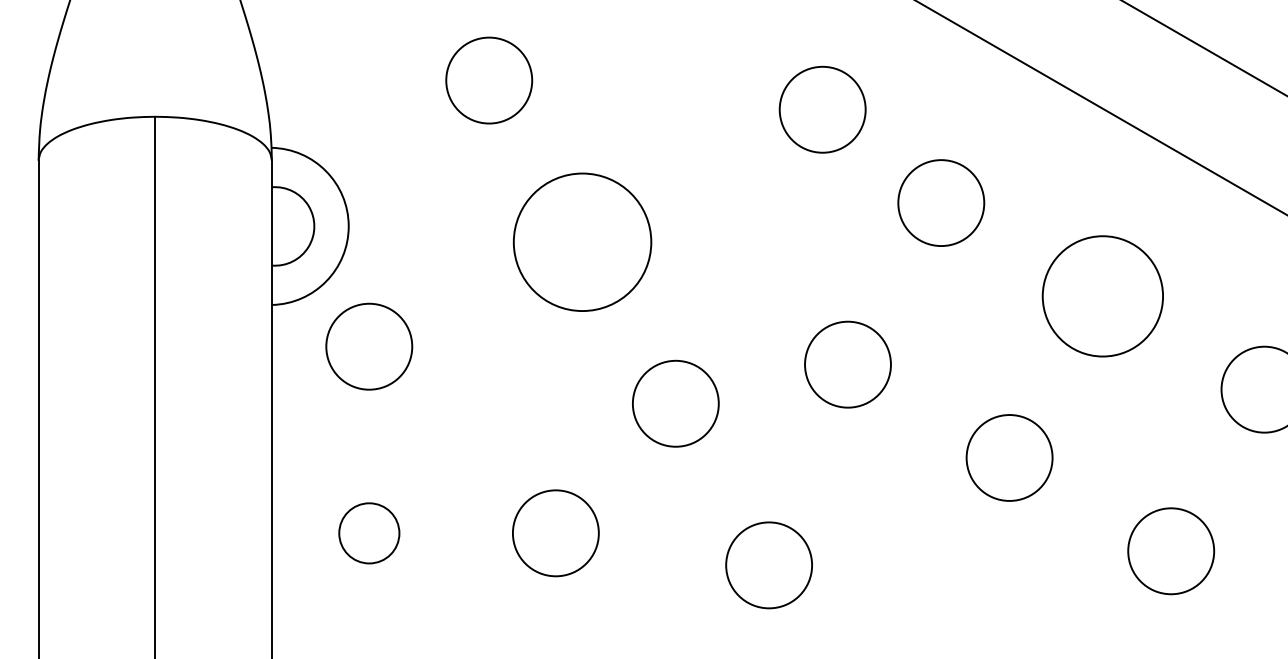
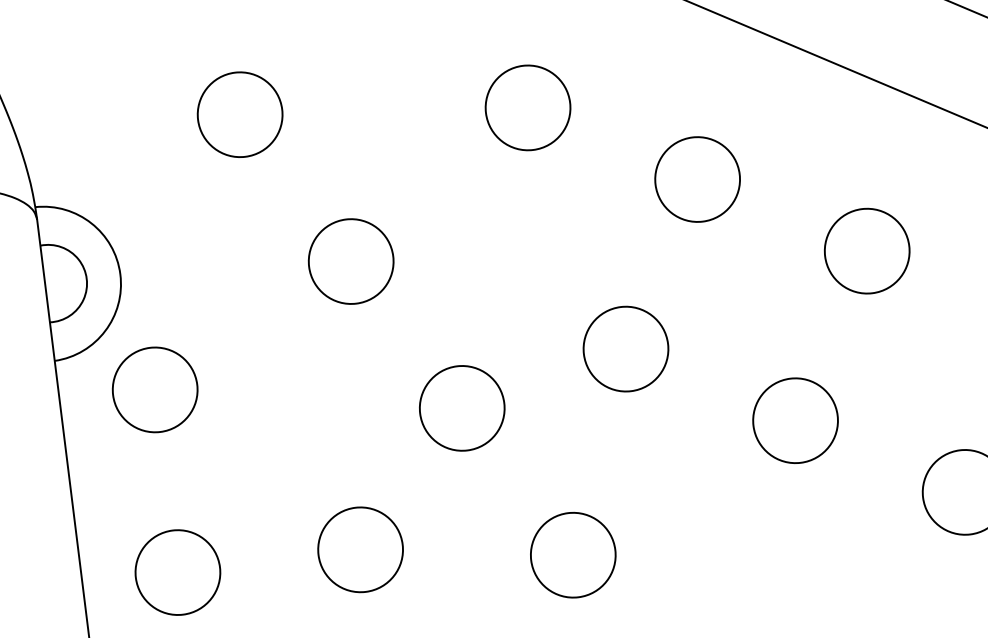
circle: (822, 109) -> (527, 107), moved
circle: (582, 241) -> (351, 260), size x0.62
circle: (1102, 296) -> (866, 251), size x0.71
circle: (369, 533) -> (178, 572), size x1.43

